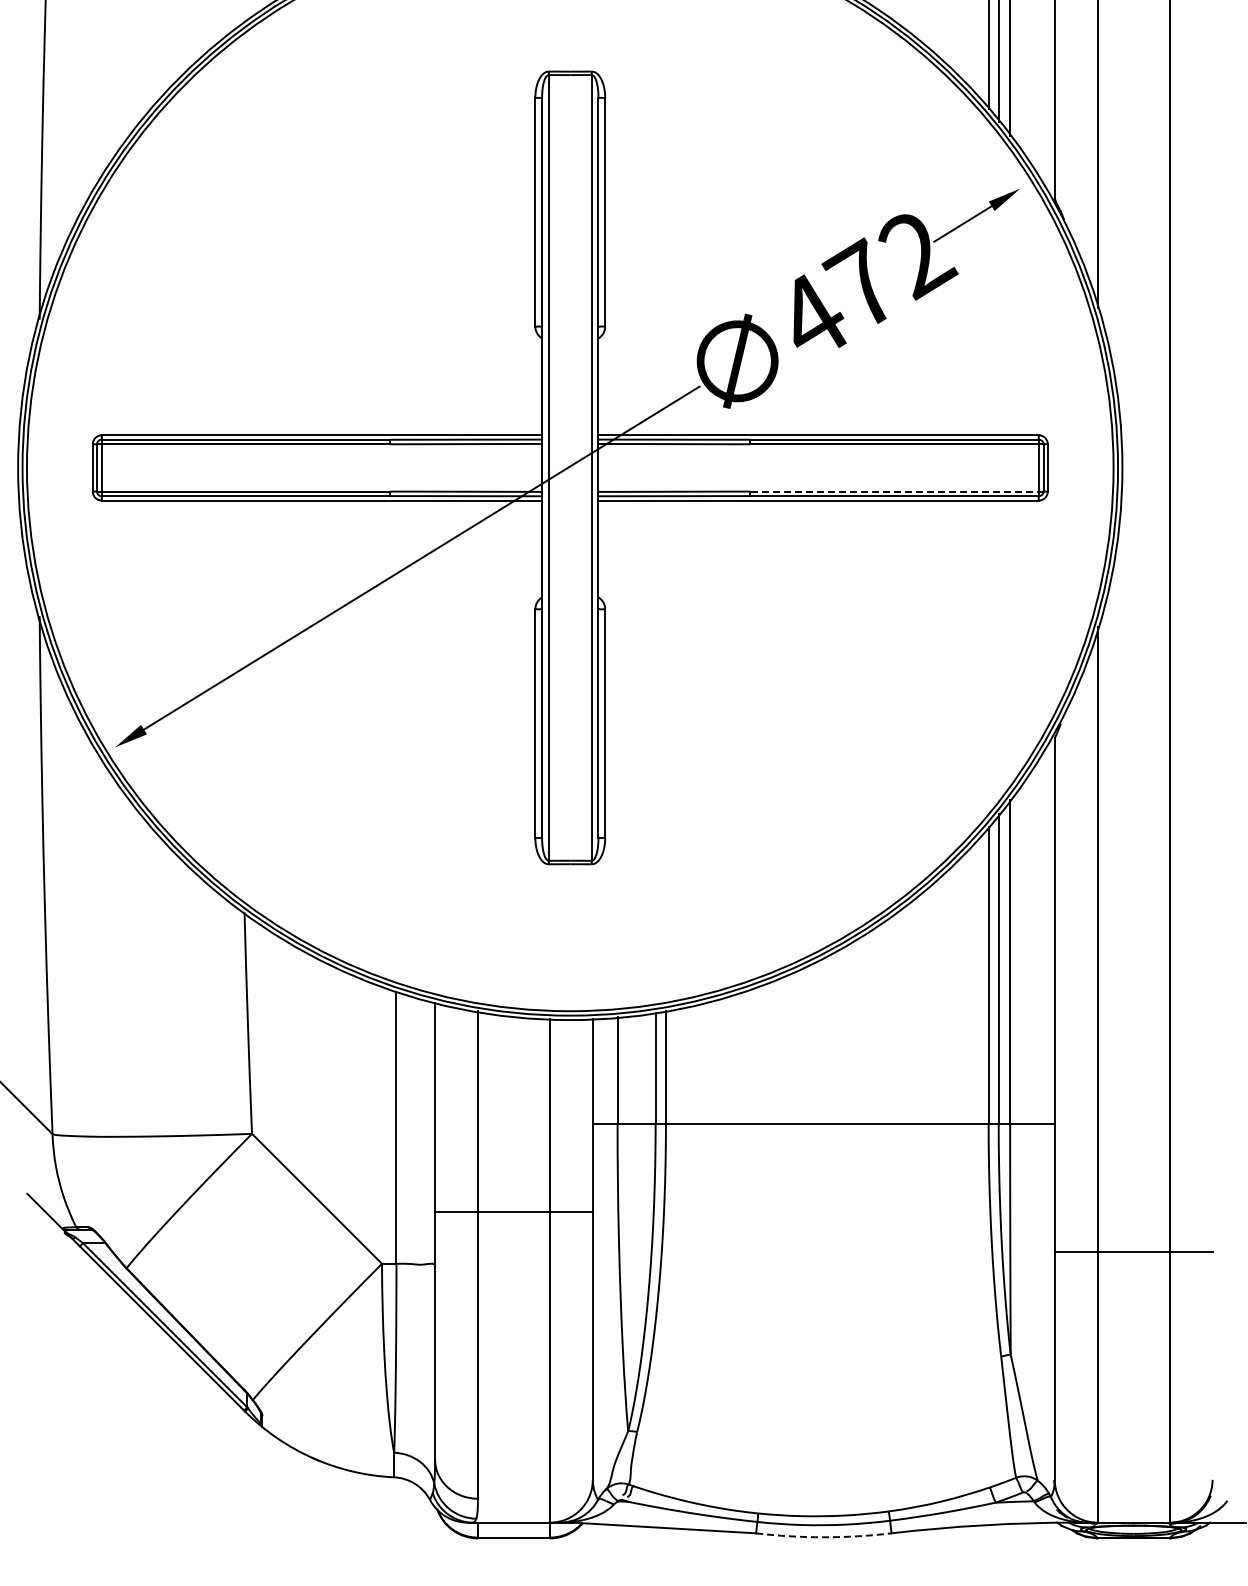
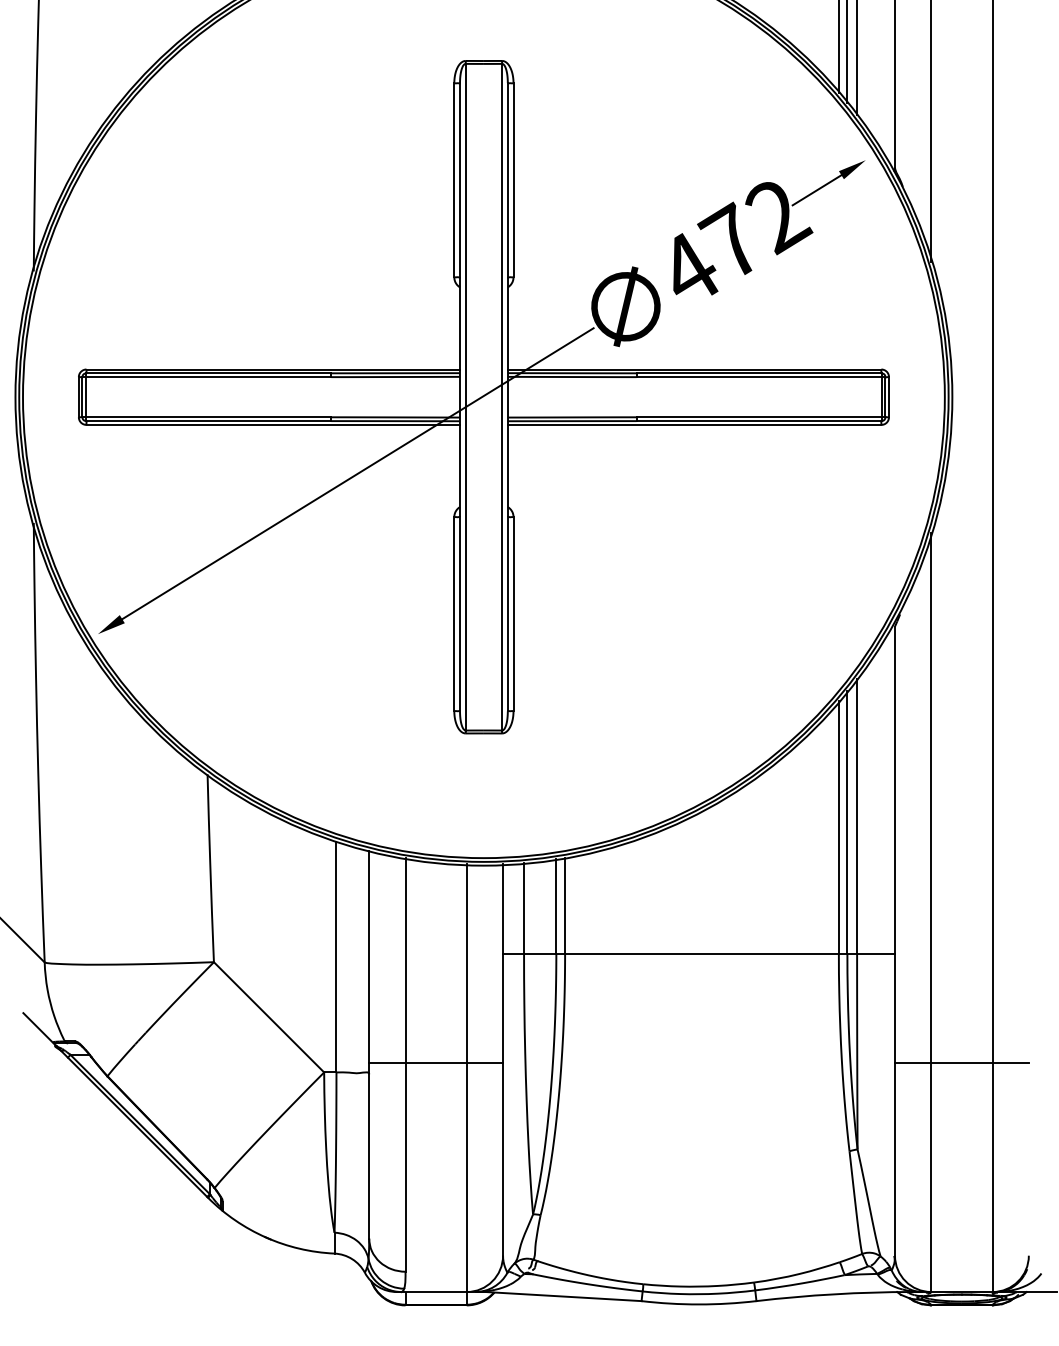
line: (896, 491) -> (760, 417), dashed -> solid
line: (513, 1212) -> (435, 1062), moved
arc: (823, 1537) -> (698, 1304), dashed -> solid

